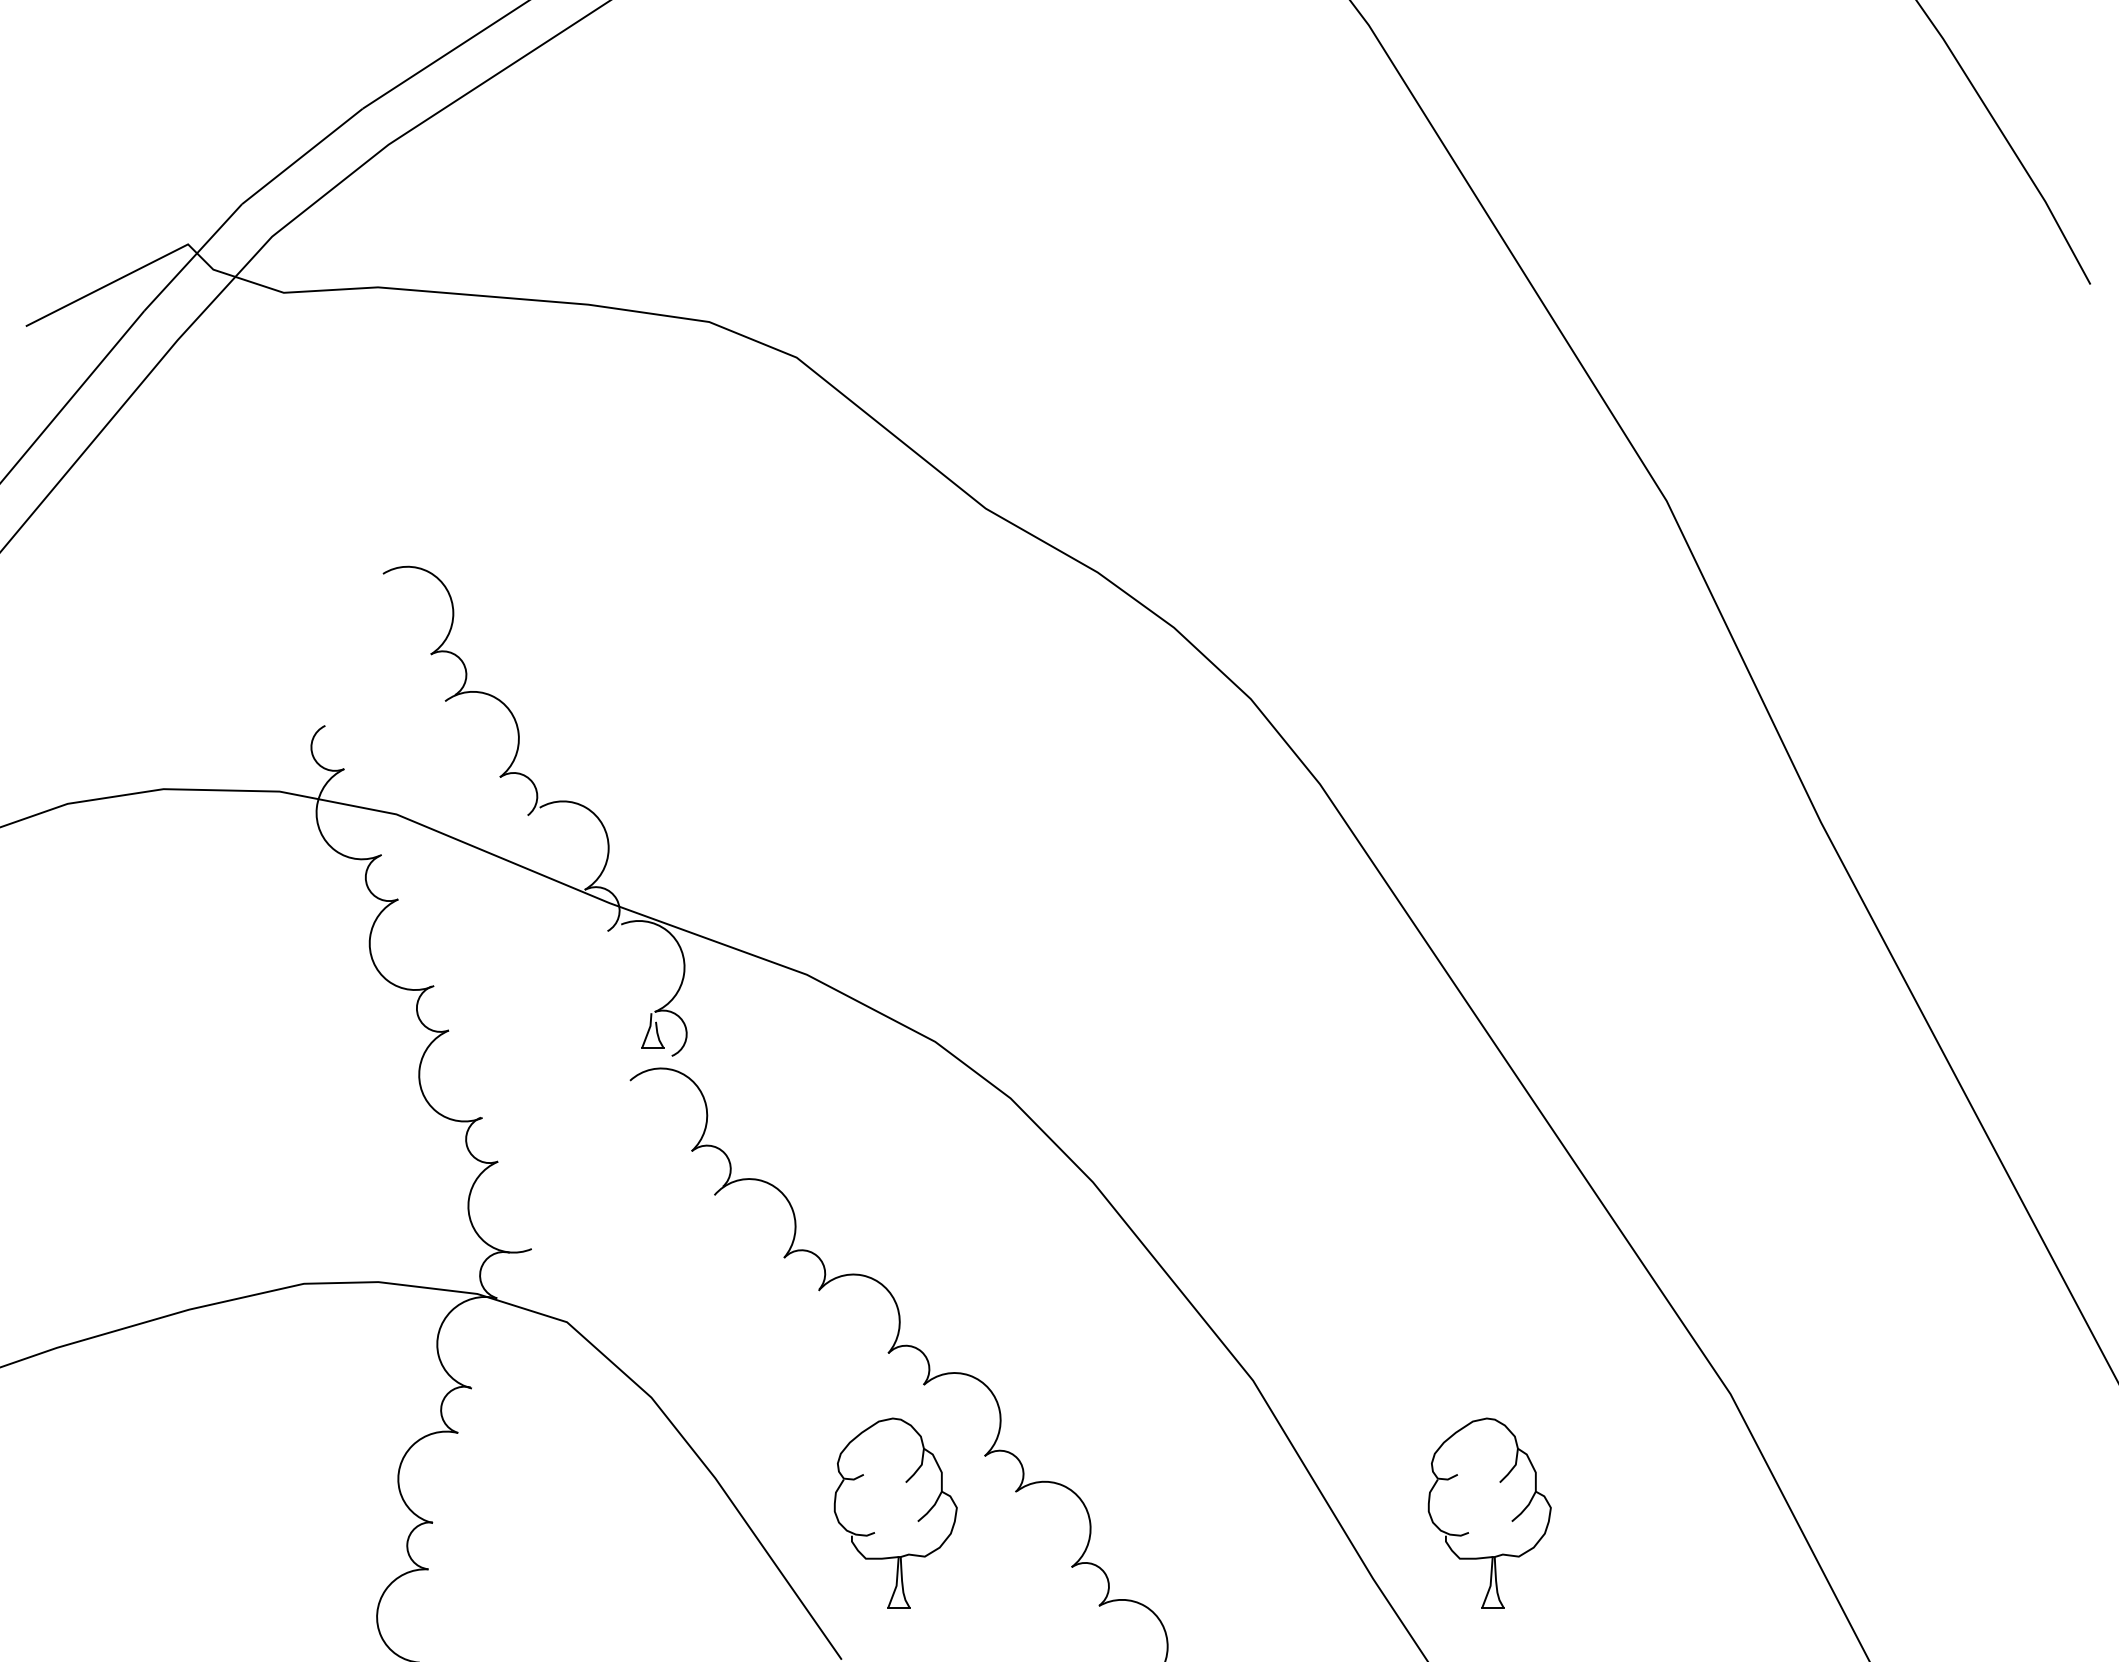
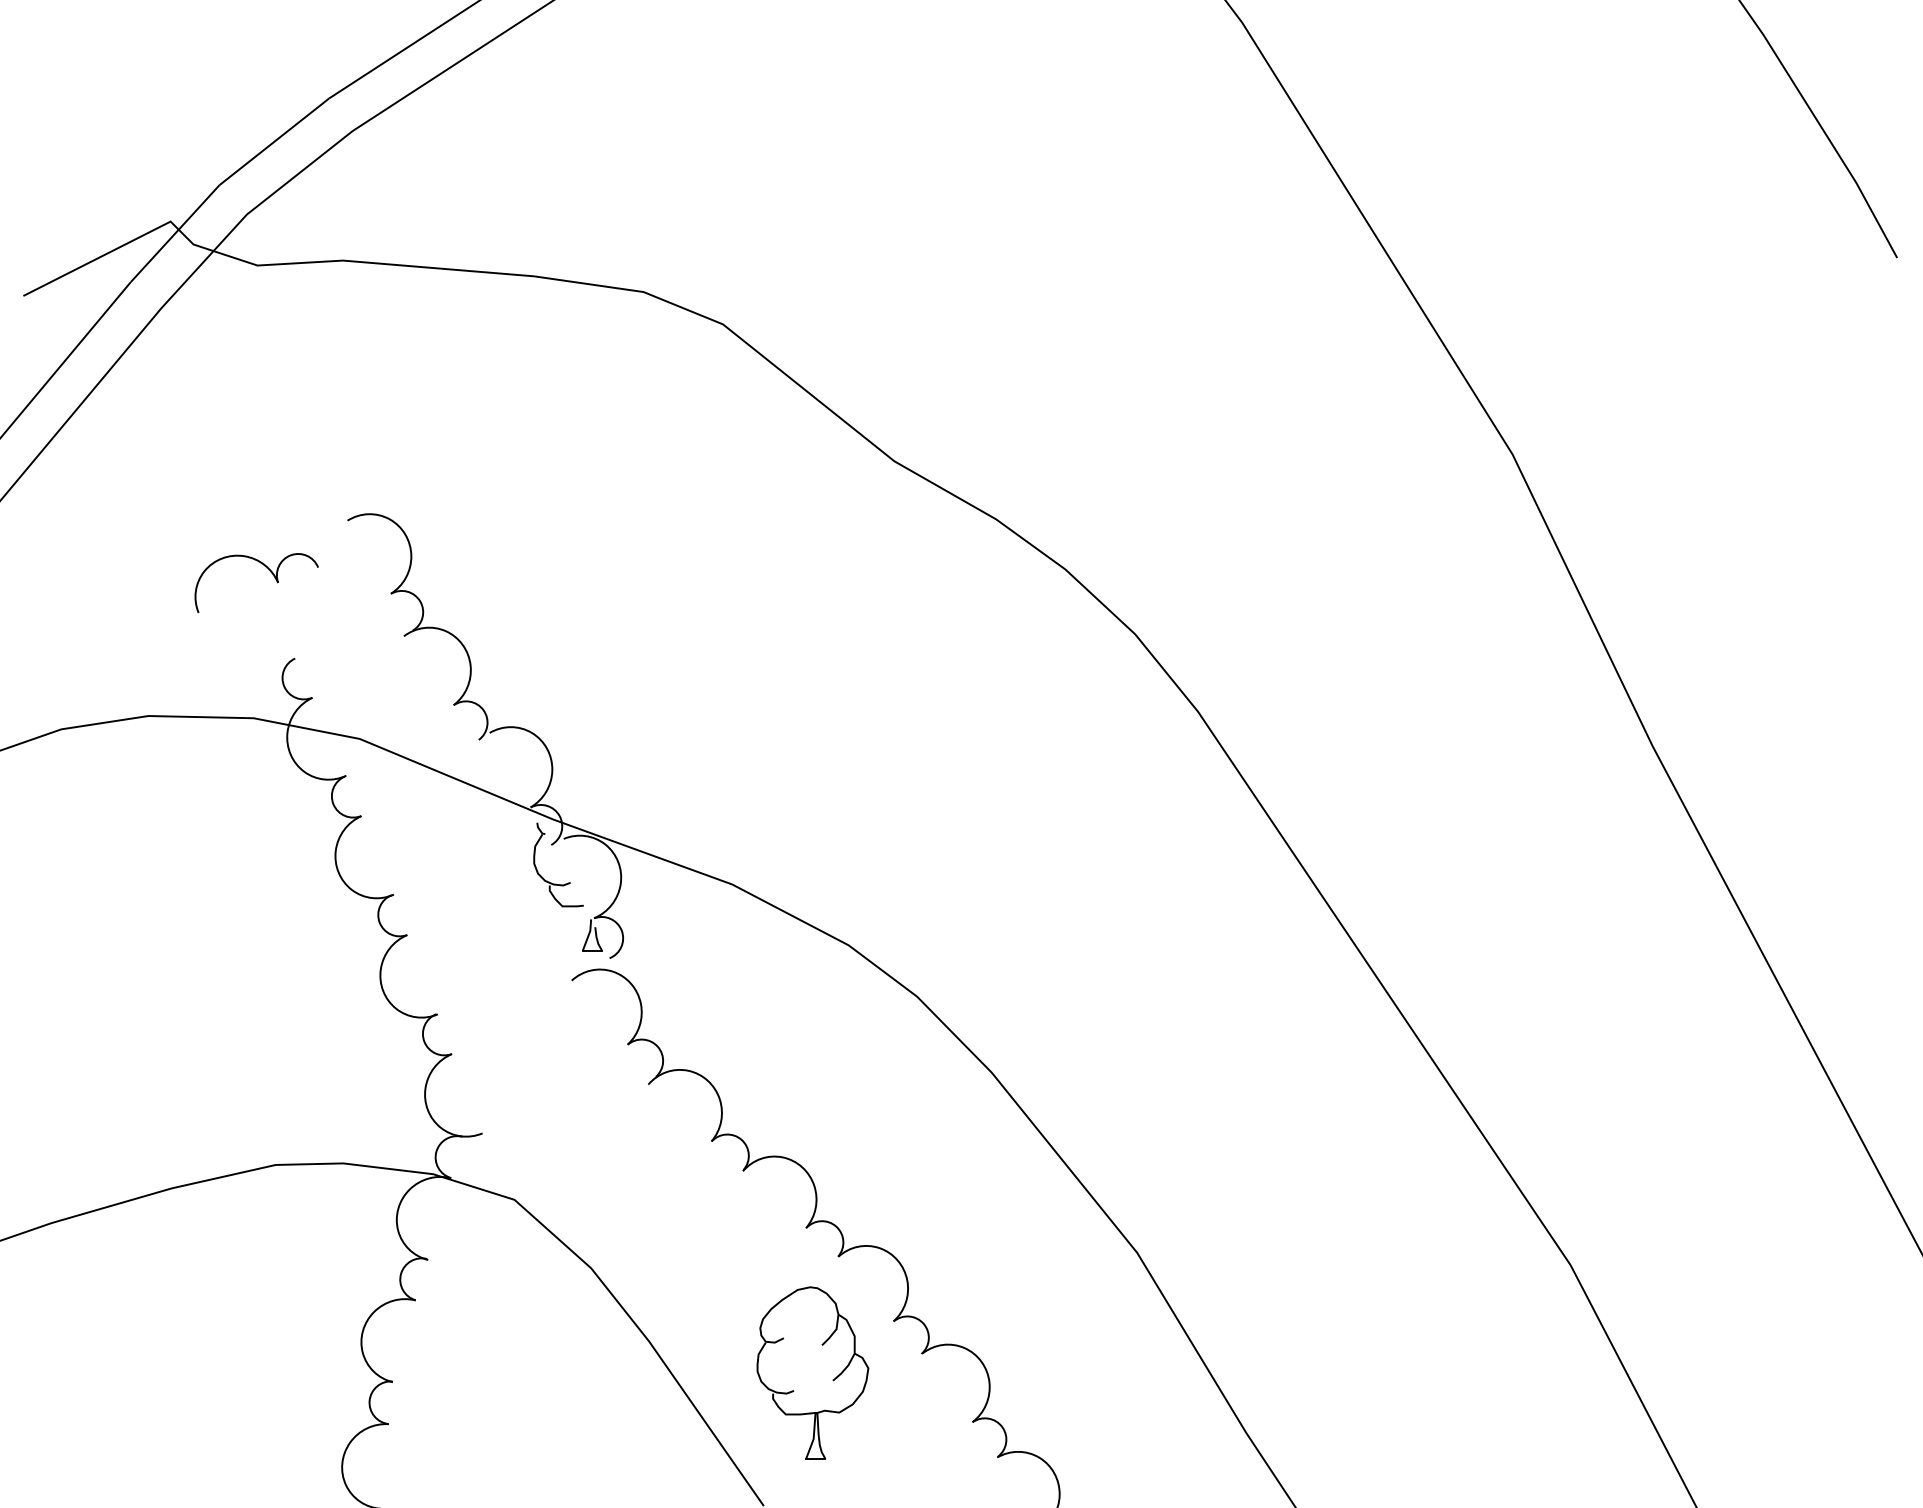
part: (299, 632) -> (271, 573), added
part: (605, 971) -> (549, 881), added
part: (1489, 1512) -> (1351, 1372), removed

